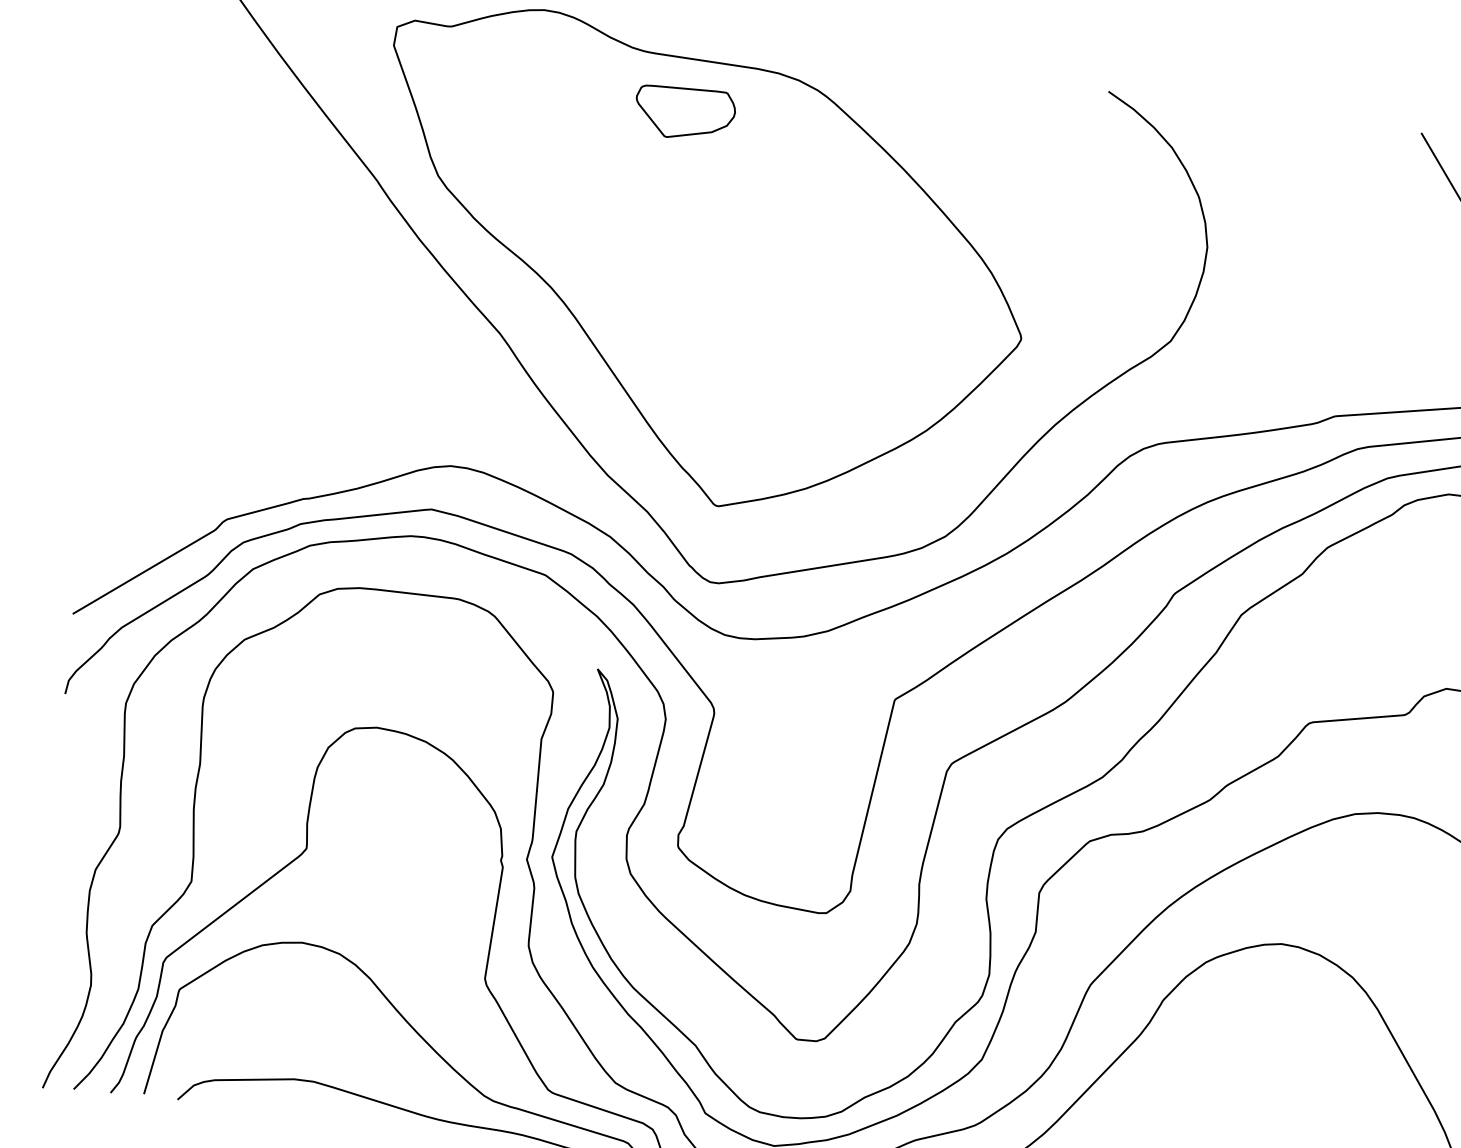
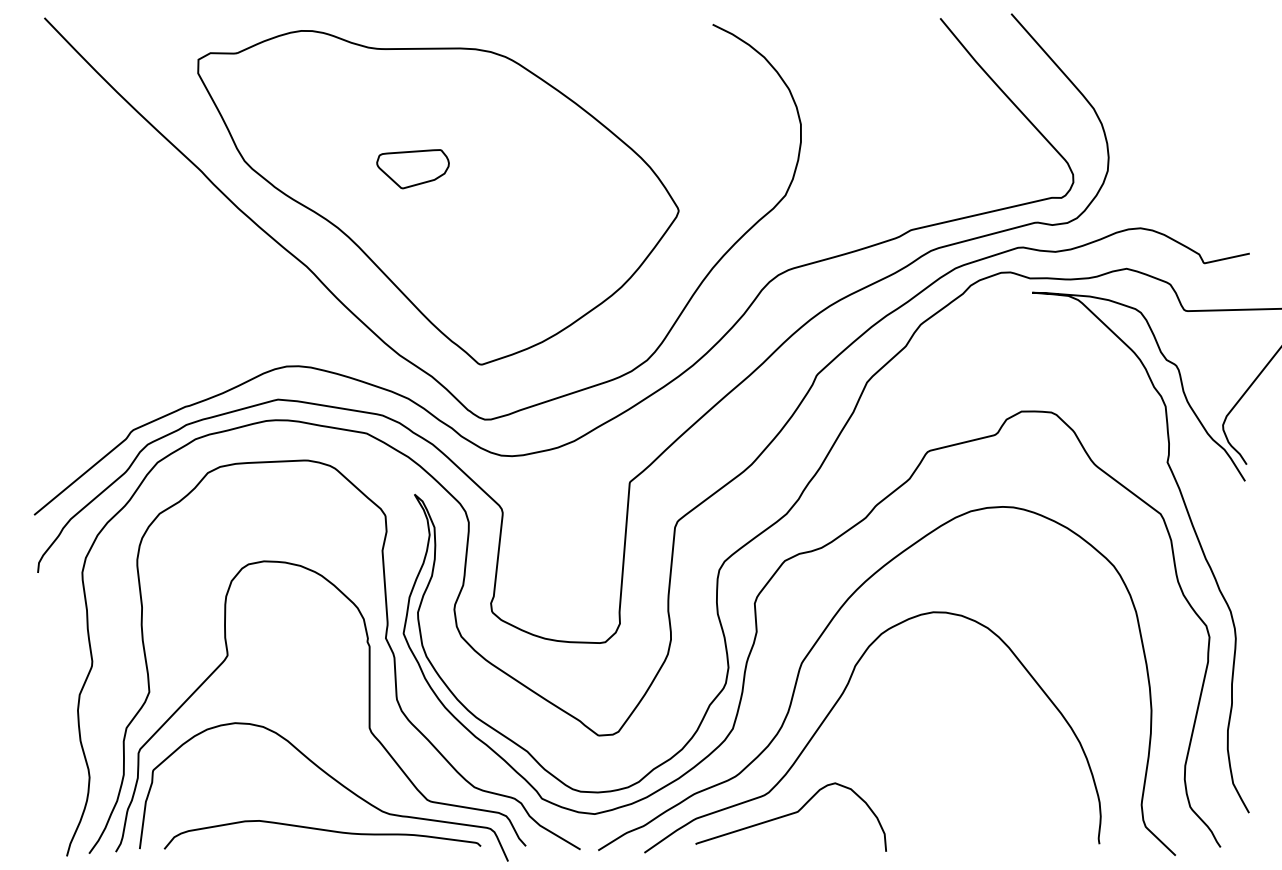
part: (683, 113) -> (412, 169), moved

